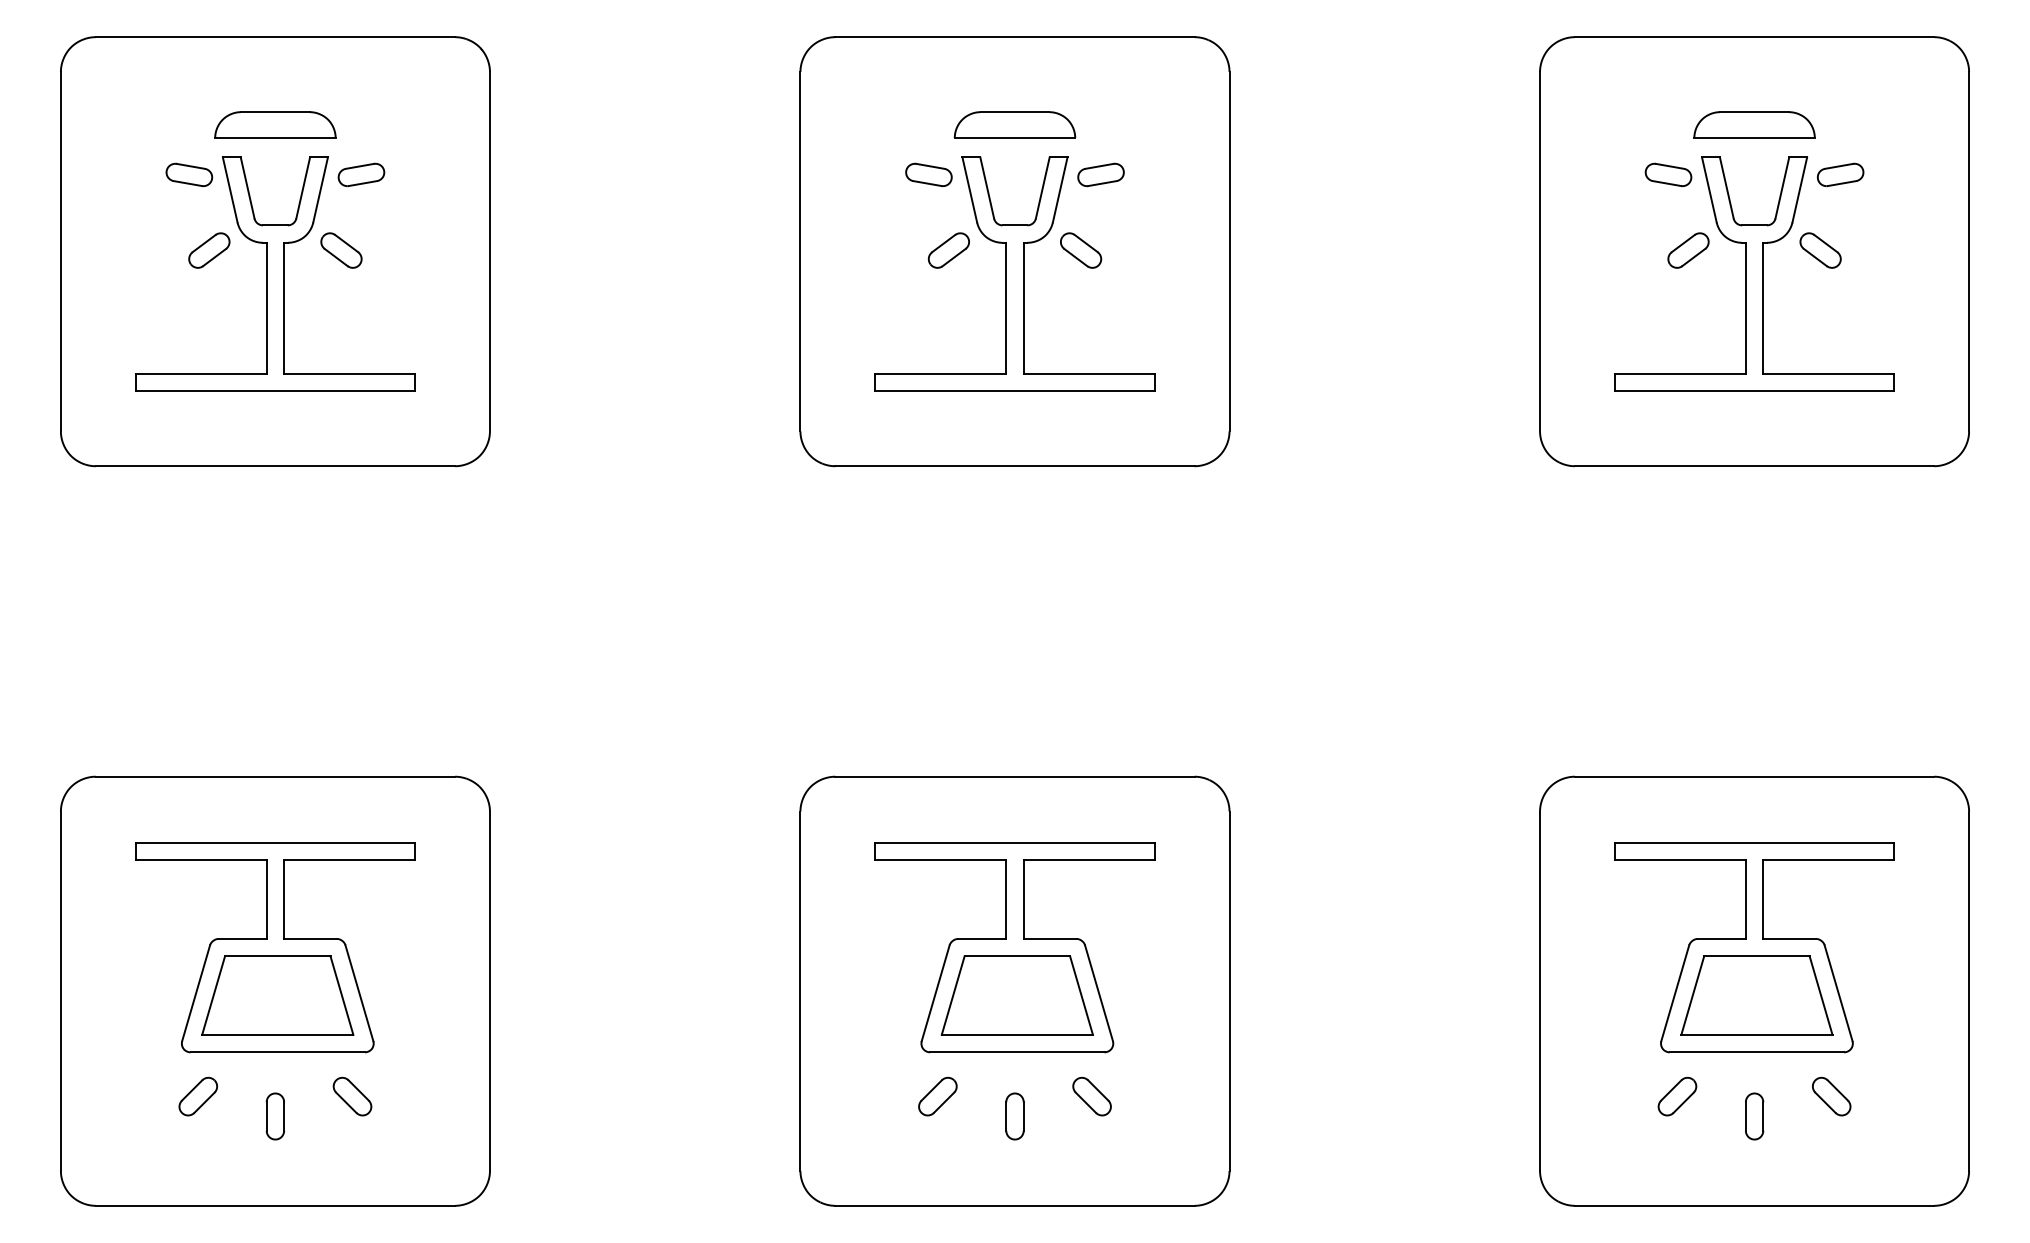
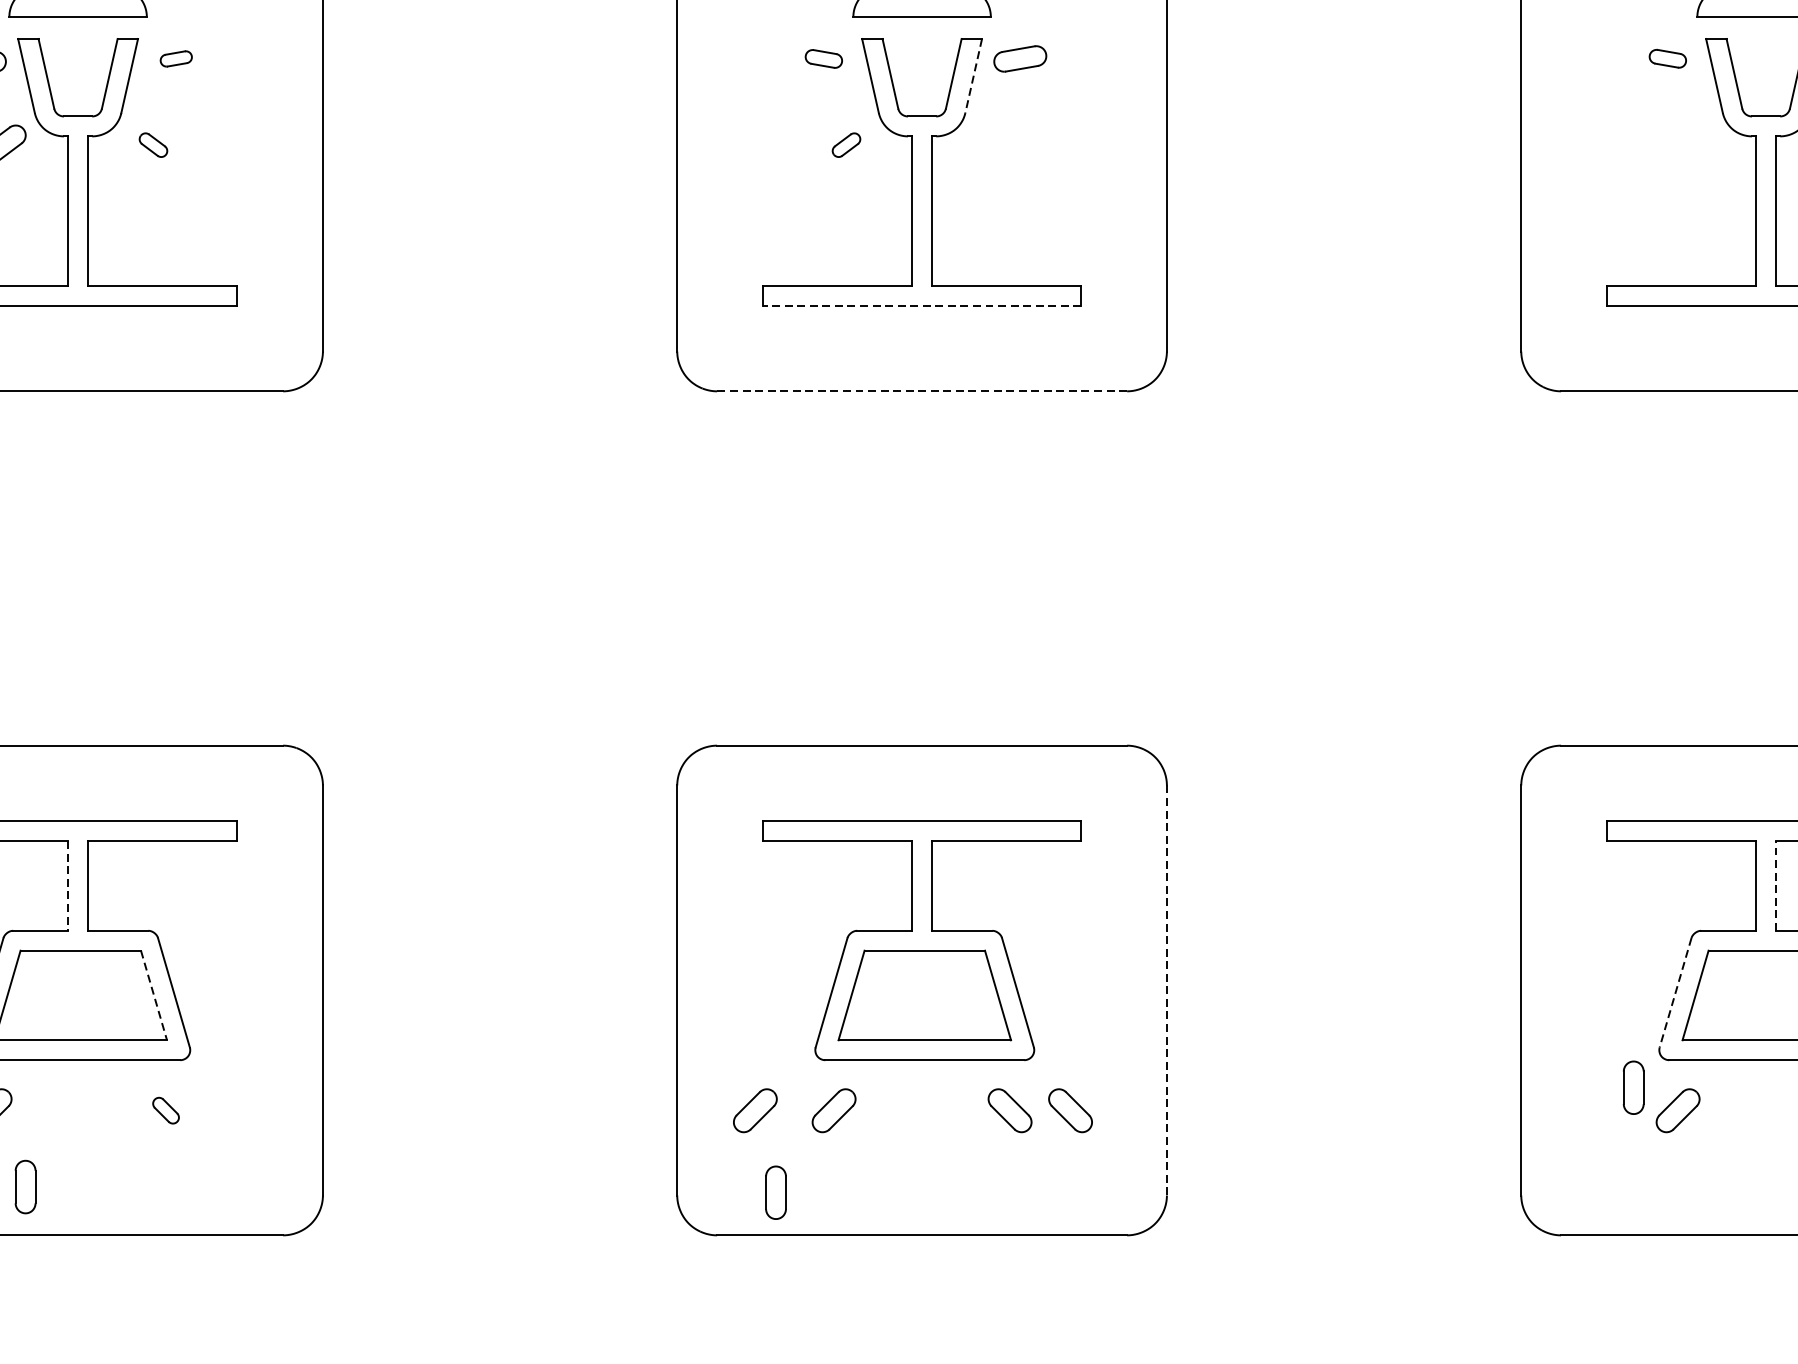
part: (361, 174) -> (176, 58), size x0.6
part: (928, 174) -> (823, 58), size x0.7
part: (1668, 174) -> (1667, 58), size x0.7
line: (1060, 190) -> (974, 76), solid -> dashed
part: (341, 250) -> (153, 145), size x0.6
part: (948, 250) -> (846, 145), size x0.6
part: (1081, 250) -> (997, 145), removed
part: (1688, 250) -> (1690, 145), removed
line: (1015, 391) -> (922, 306), solid -> dashed
line: (1014, 466) -> (921, 391), solid -> dashed
line: (1763, 899) -> (1776, 885), solid -> dashed
line: (266, 900) -> (67, 886), solid -> dashed
line: (1229, 991) -> (1166, 990), solid -> dashed
line: (1675, 993) -> (1675, 993), solid -> dashed
line: (341, 995) -> (153, 995), solid -> dashed
part: (352, 1096) -> (166, 1110), size x0.6
part: (868, 1096) -> (754, 1110), added
part: (1144, 1096) -> (1069, 1110), added
part: (274, 1116) -> (24, 1187), moved
part: (1014, 1116) -> (775, 1192), moved
part: (1754, 1116) -> (1633, 1087), moved

